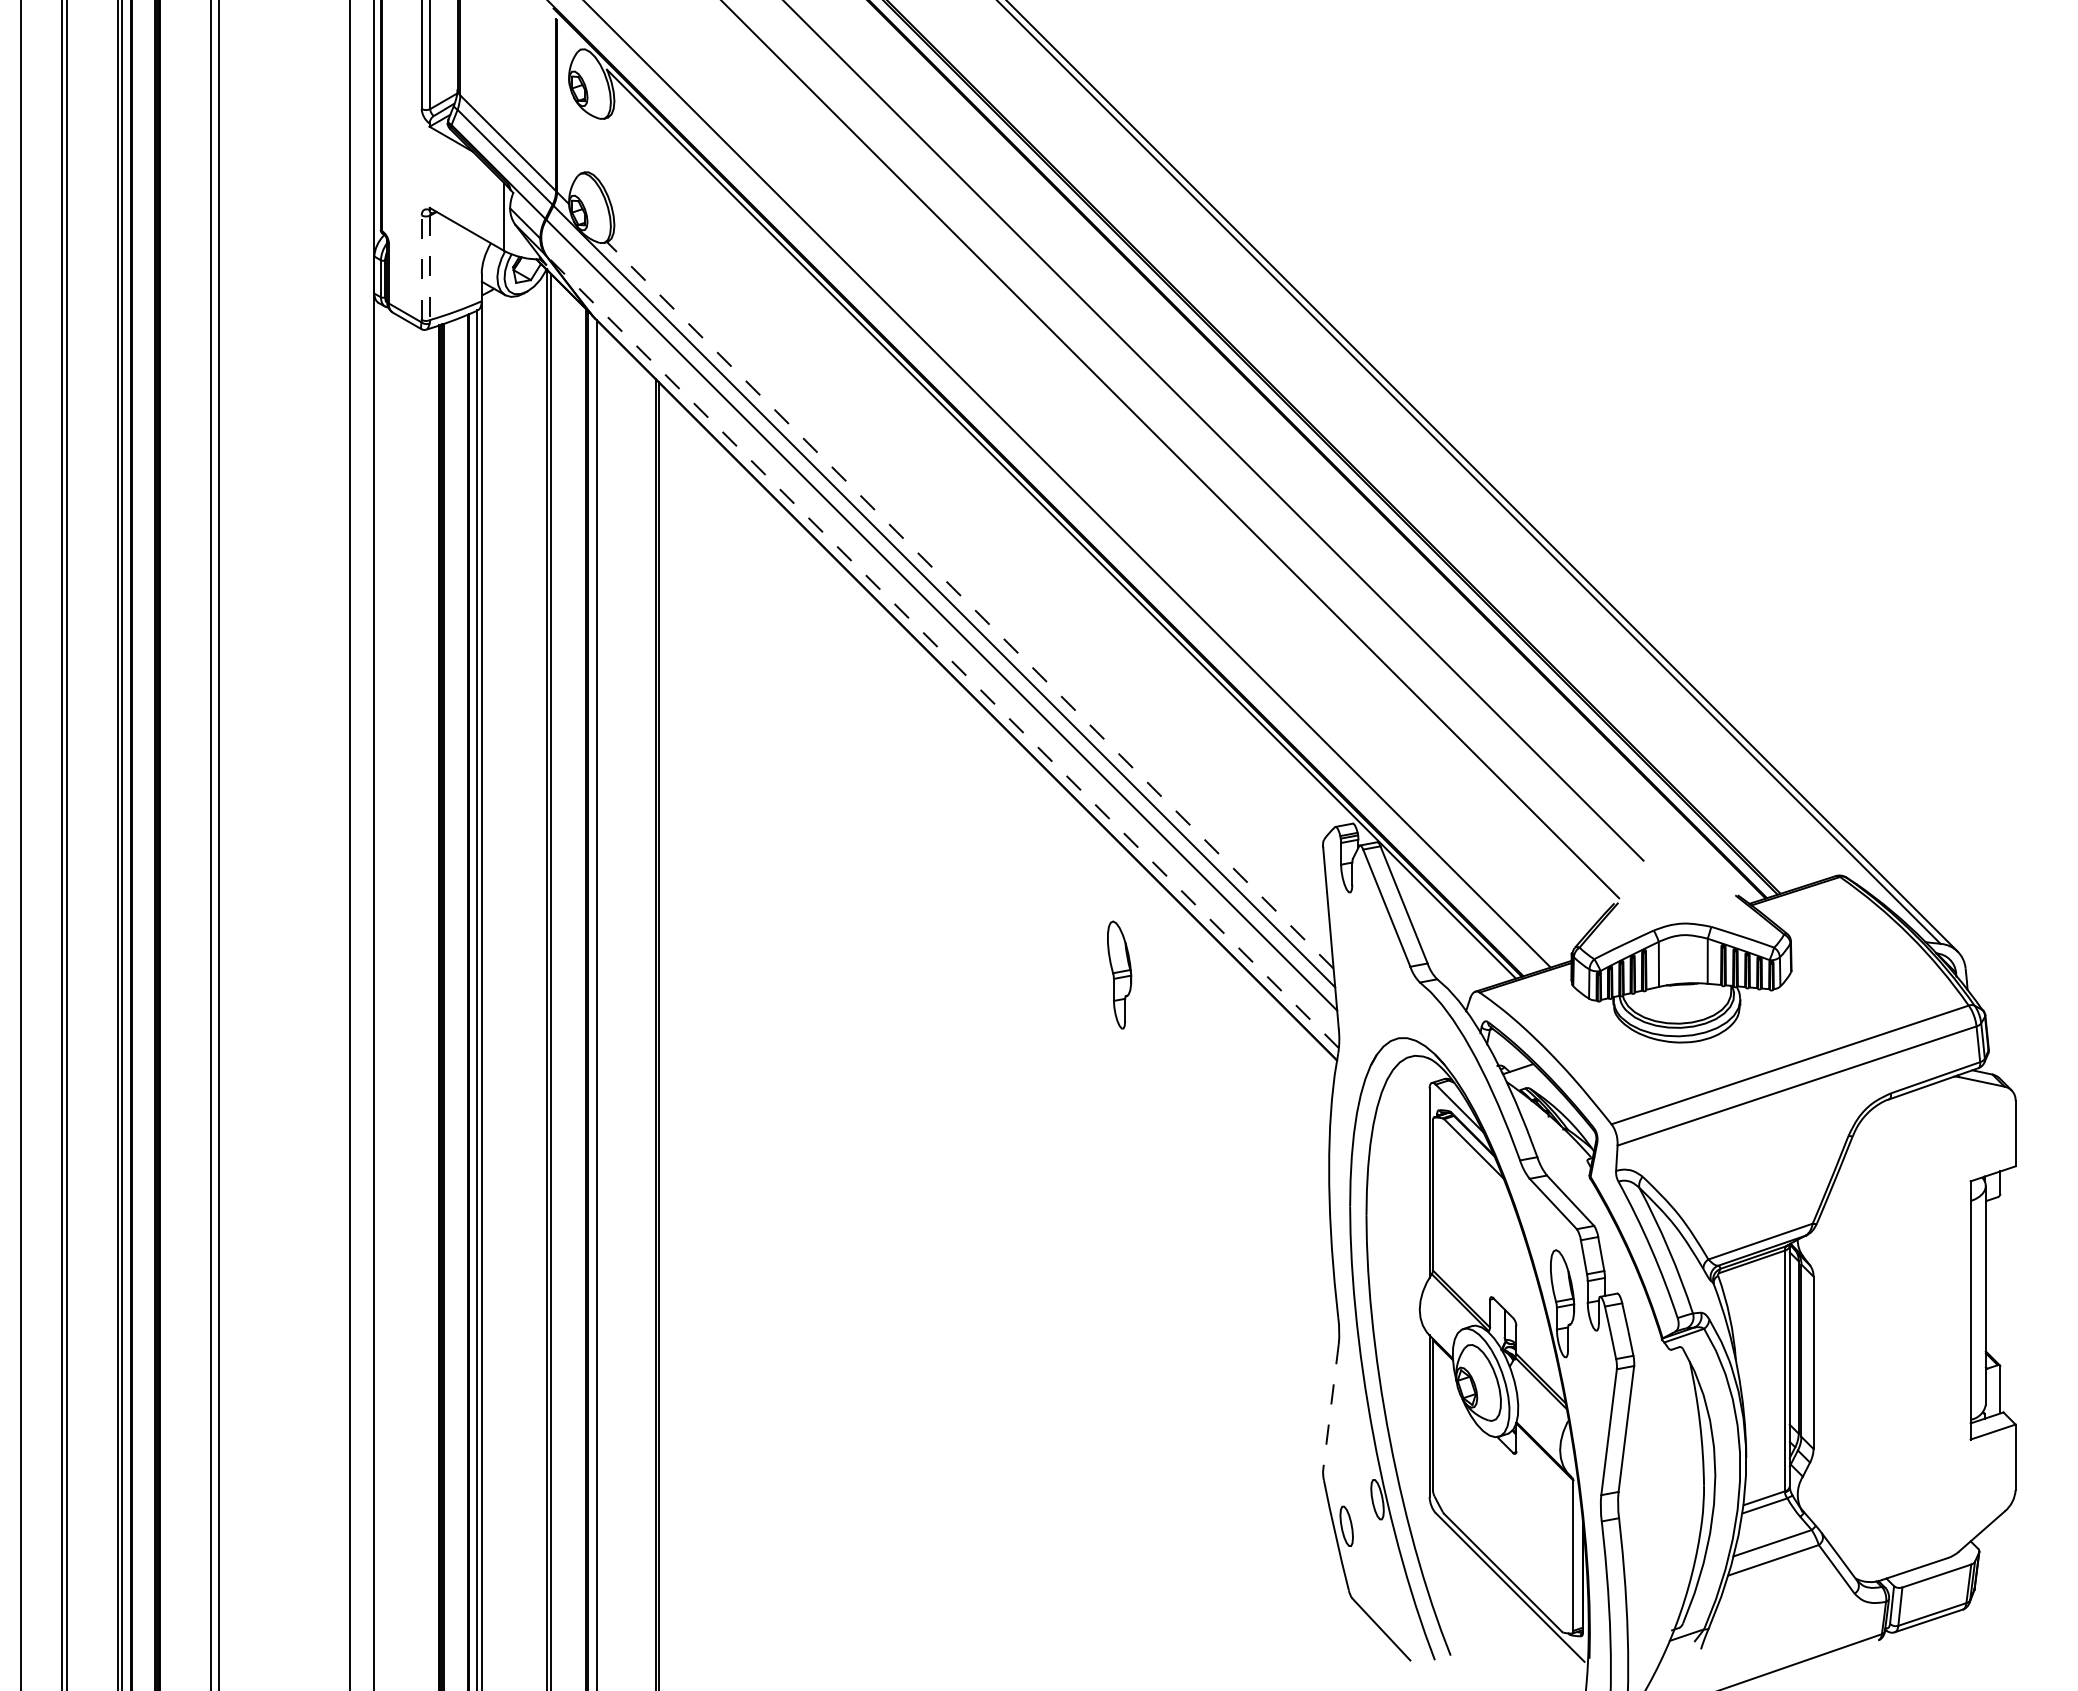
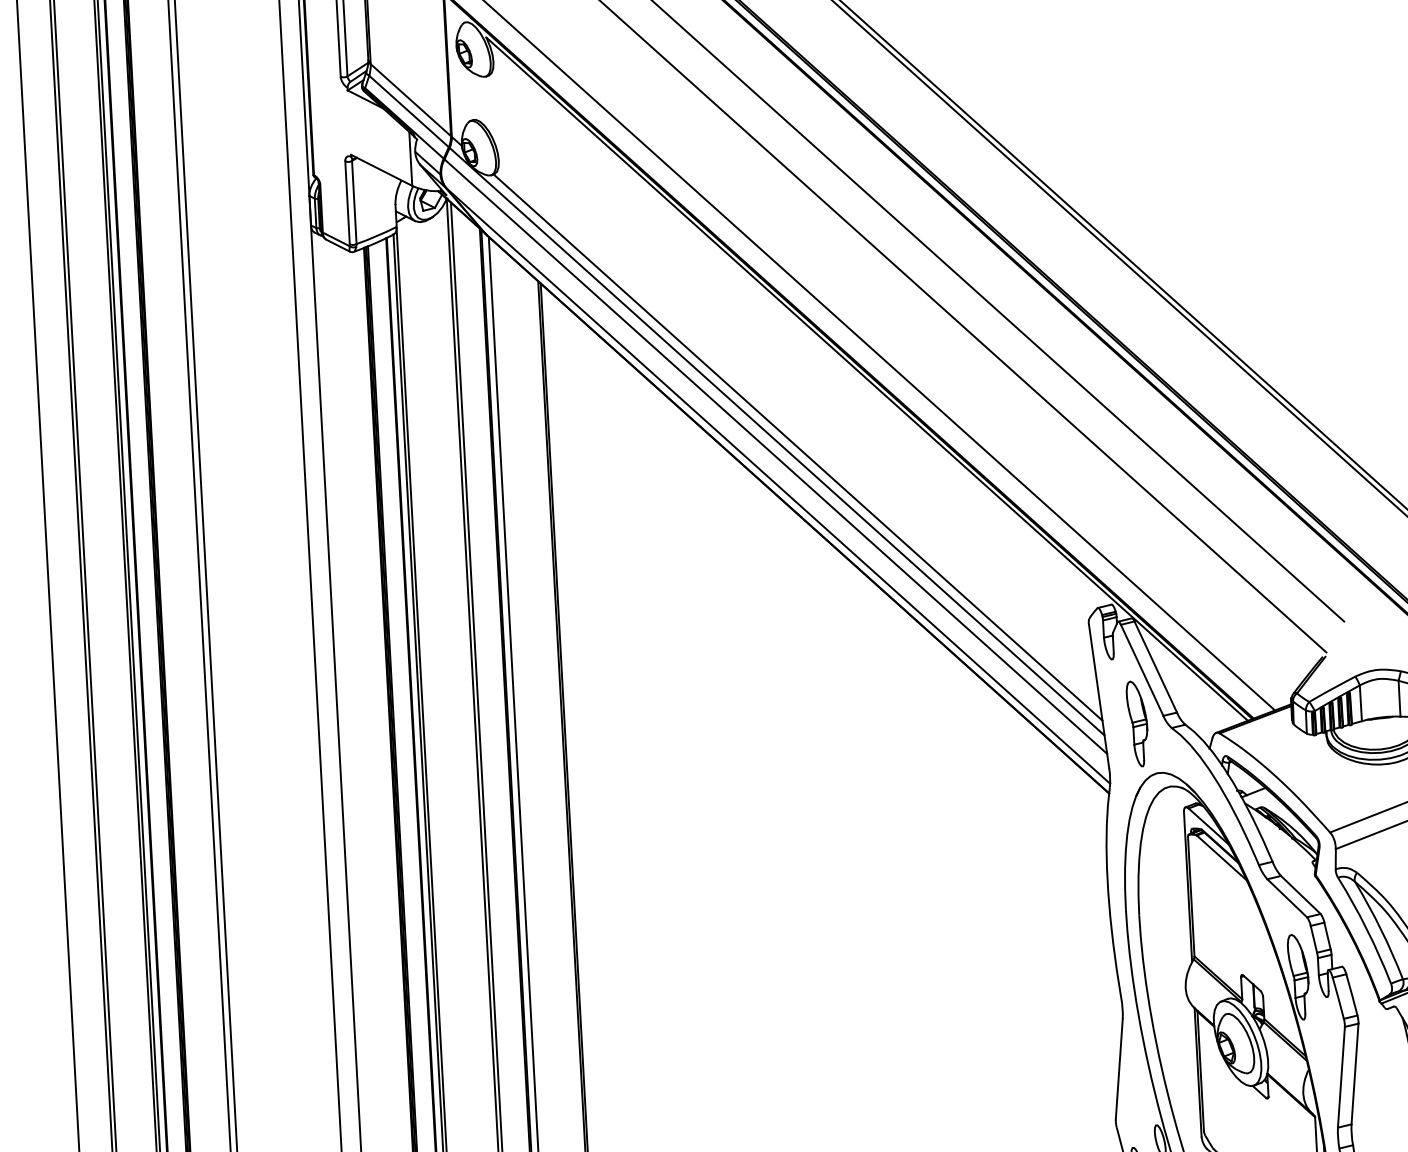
line: (421, 267) -> (347, 202), dashed -> solid
line: (430, 268) -> (354, 203), dashed -> solid
line: (970, 605) -> (798, 447), dashed -> solid
line: (942, 651) -> (777, 485), dashed -> solid
part: (1119, 974) -> (1137, 723), moved
line: (1330, 1407) -> (1118, 1069), dashed -> solid

